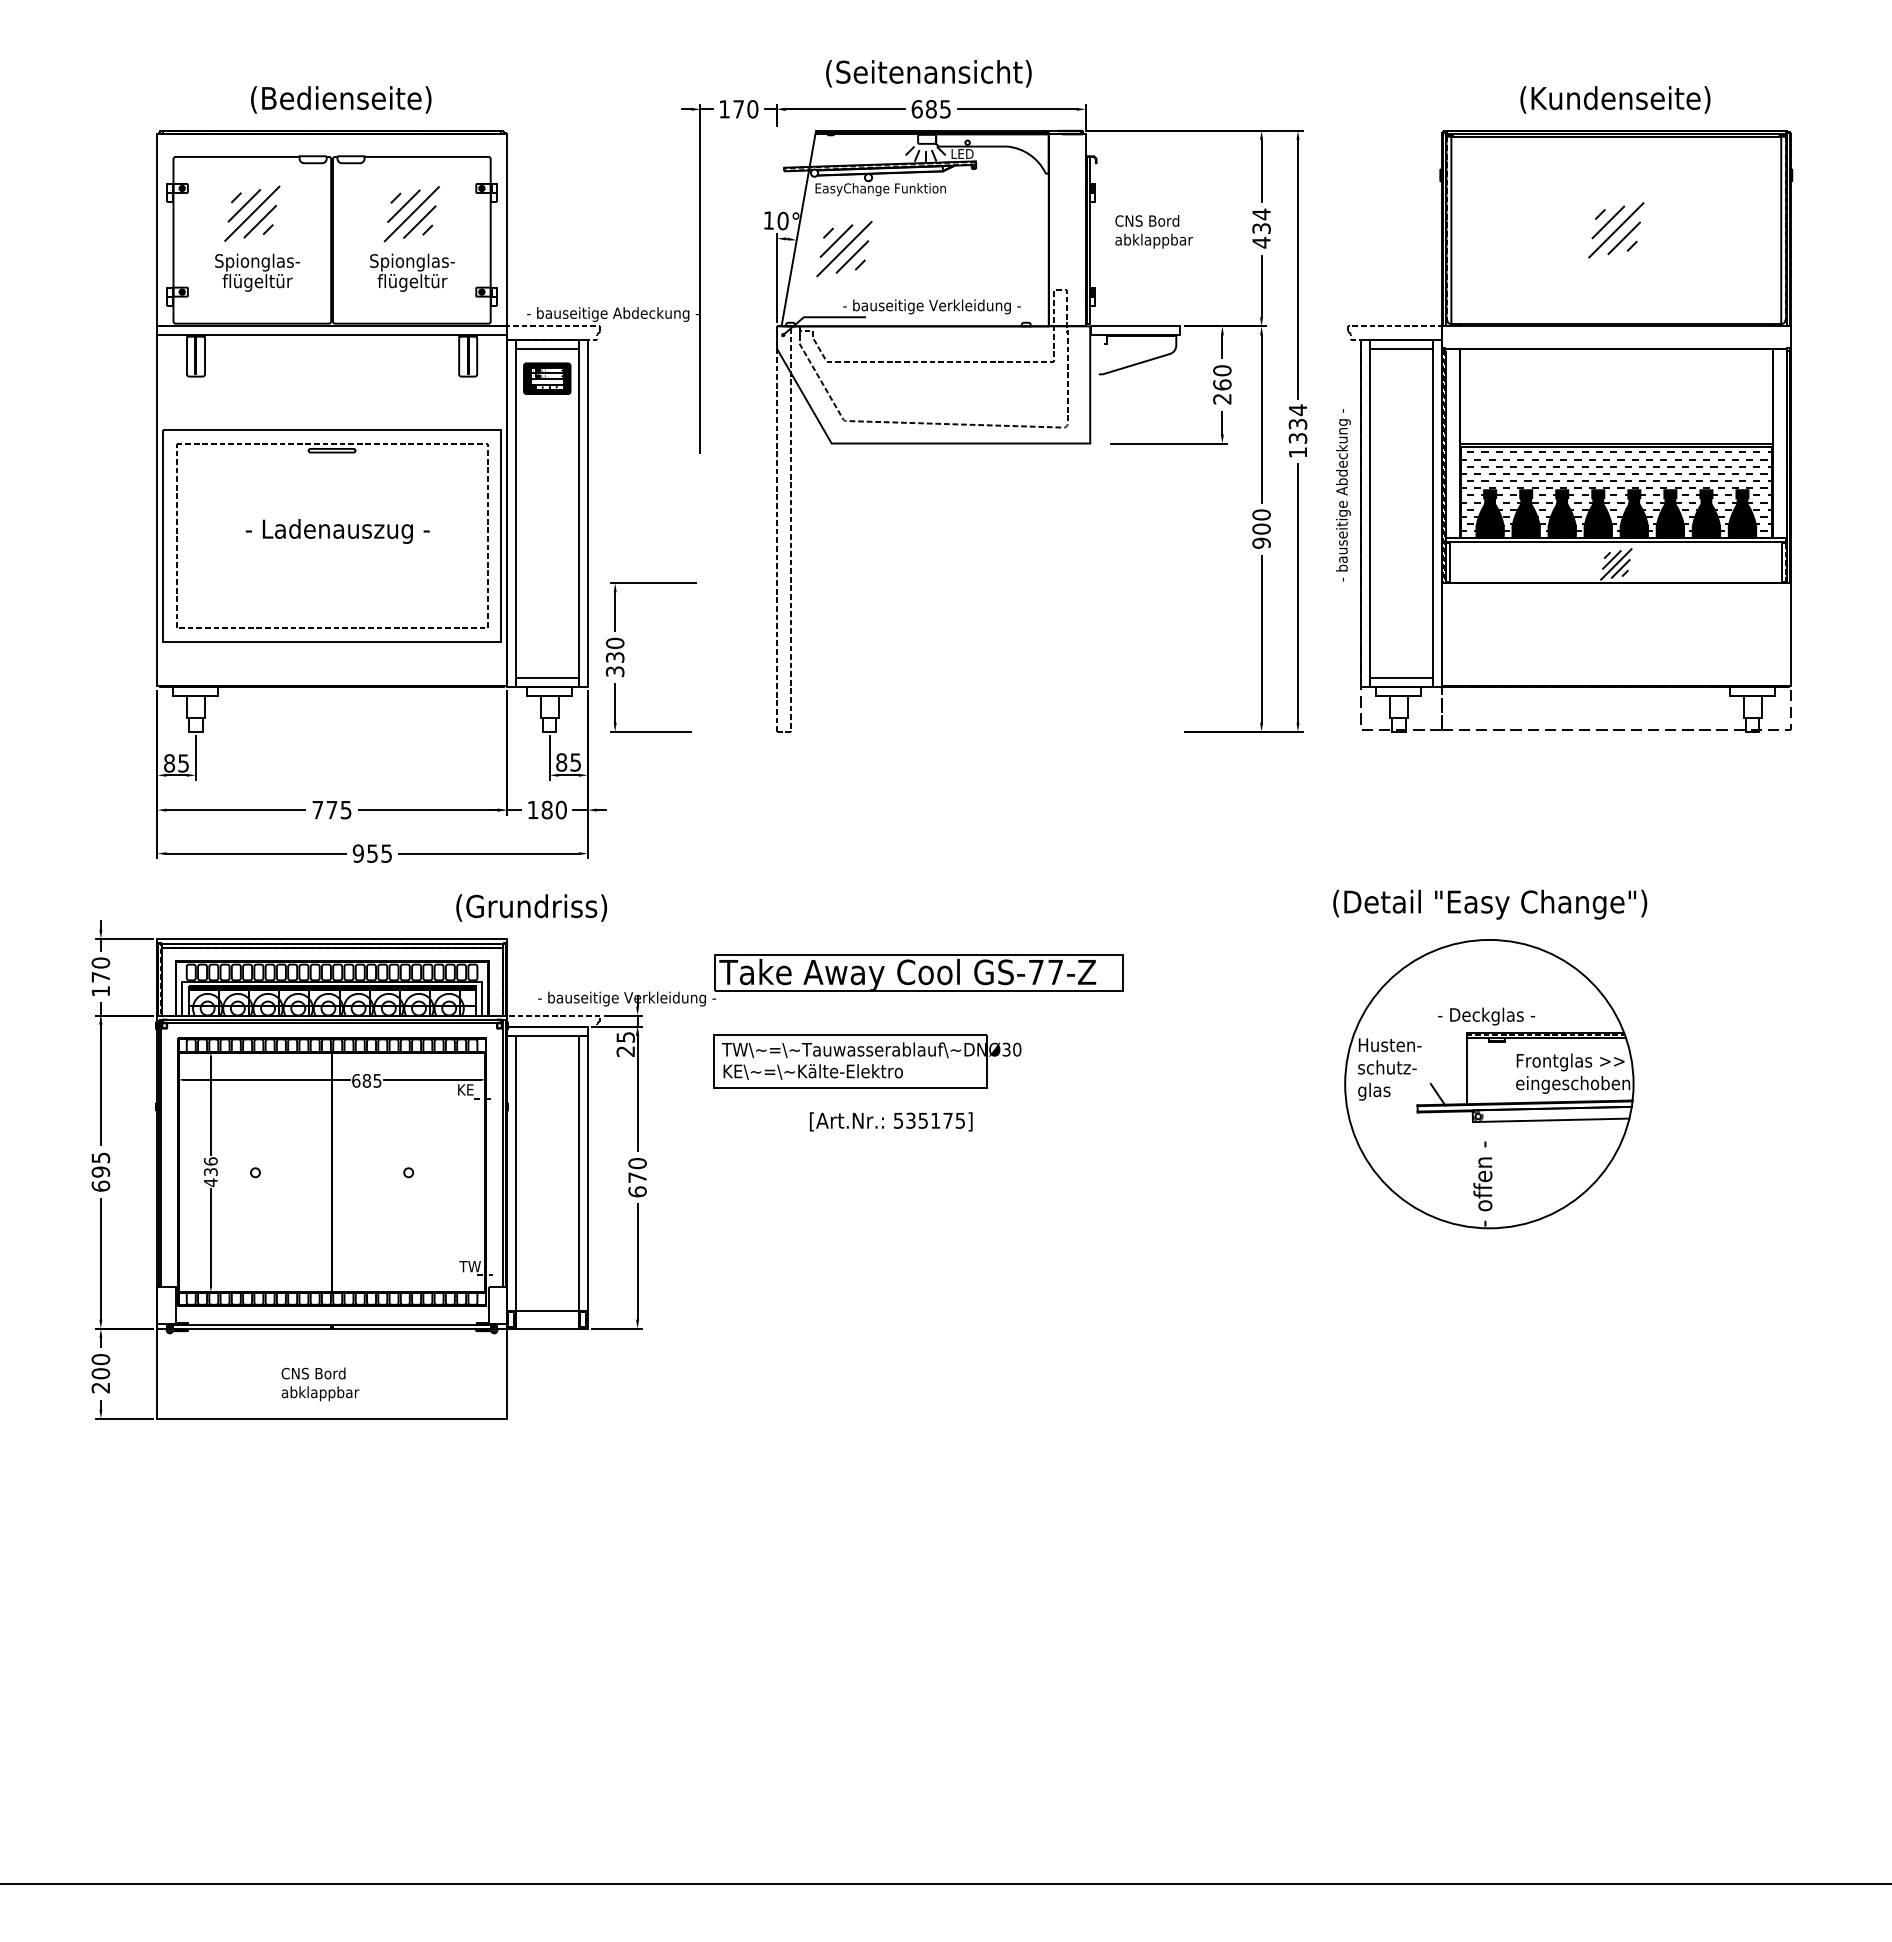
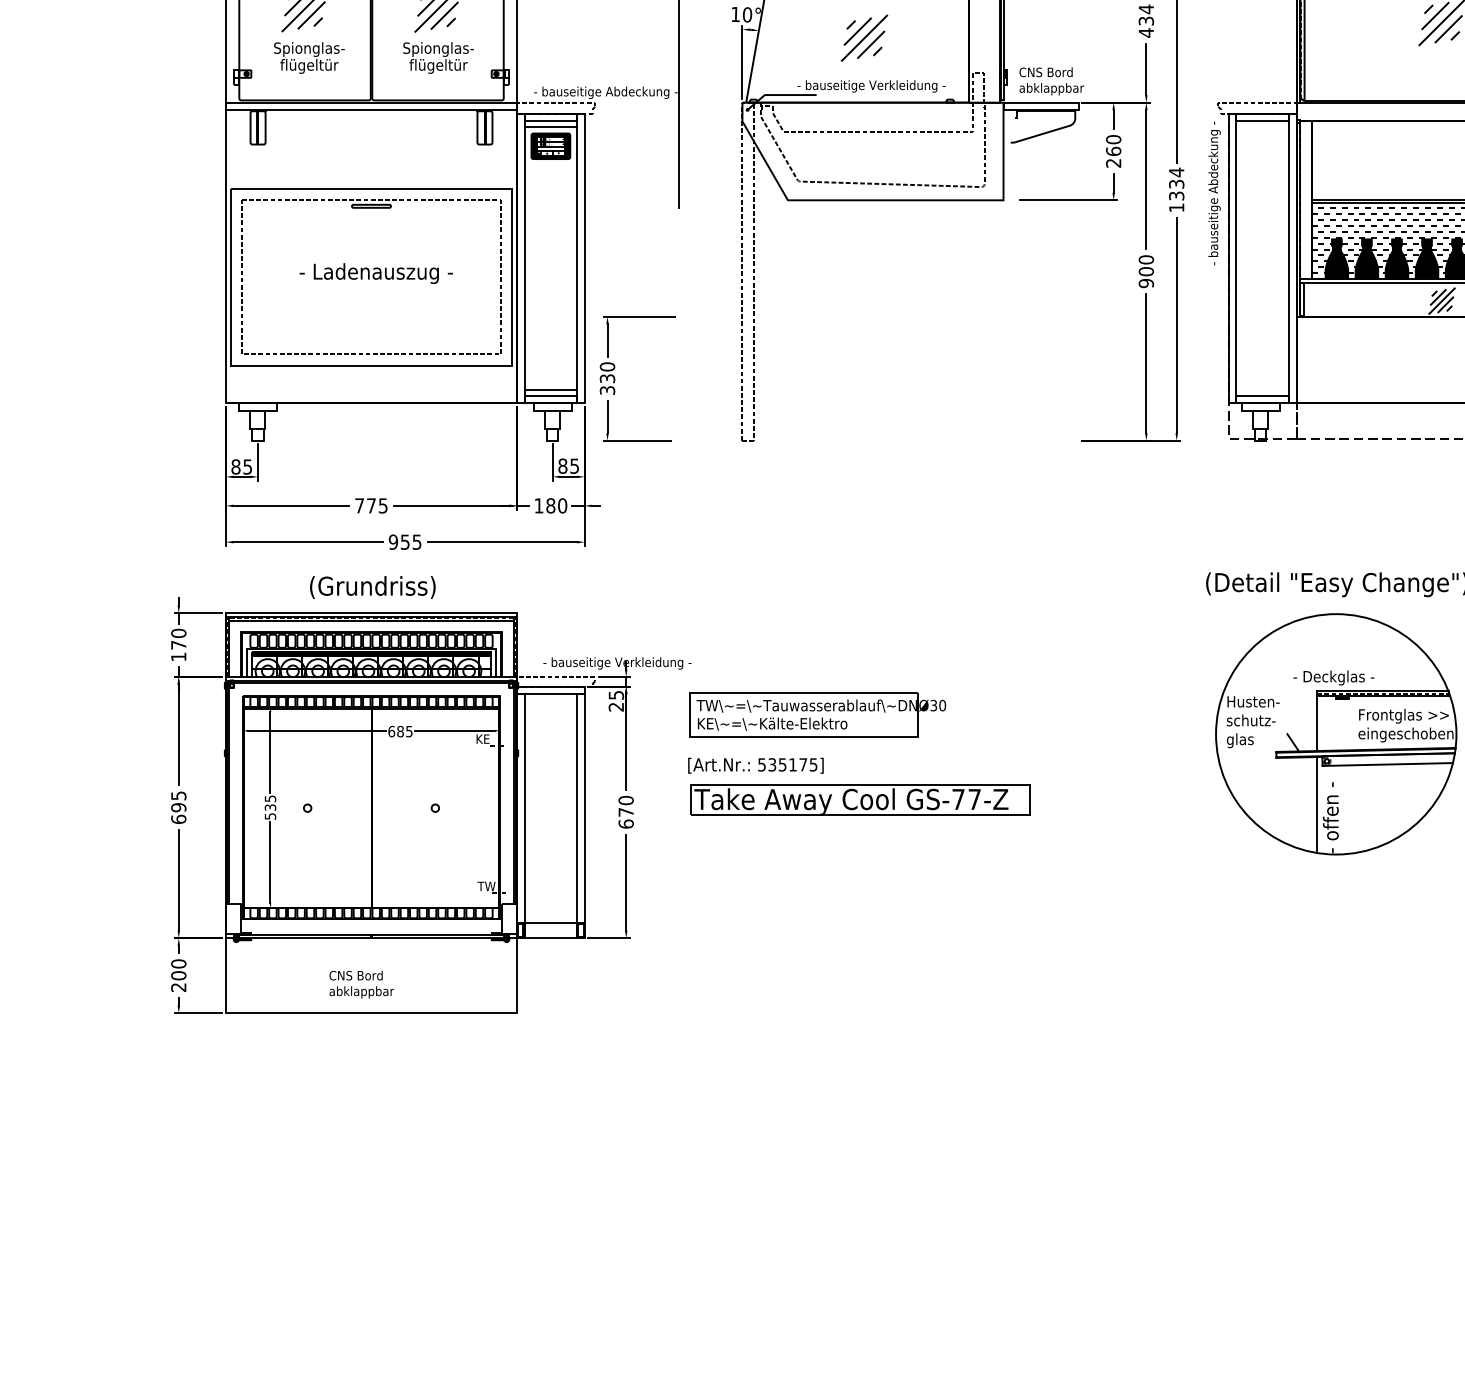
text: (1153, 231) -> (1051, 81), moved
part: (844, 248) -> (864, 37), moved
line: (546, 355) -> (550, 126), added
text: (1343, 495) -> (1214, 193), moved
line: (546, 671) -> (550, 390), added
text: (531, 907) -> (372, 587), moved
part: (918, 972) -> (860, 799), moved
text: (891, 1121) -> (756, 765), moved
line: (1466, 1168) -> (1317, 804), added
text: (210, 1172) -> (270, 807), 436 -> 535

